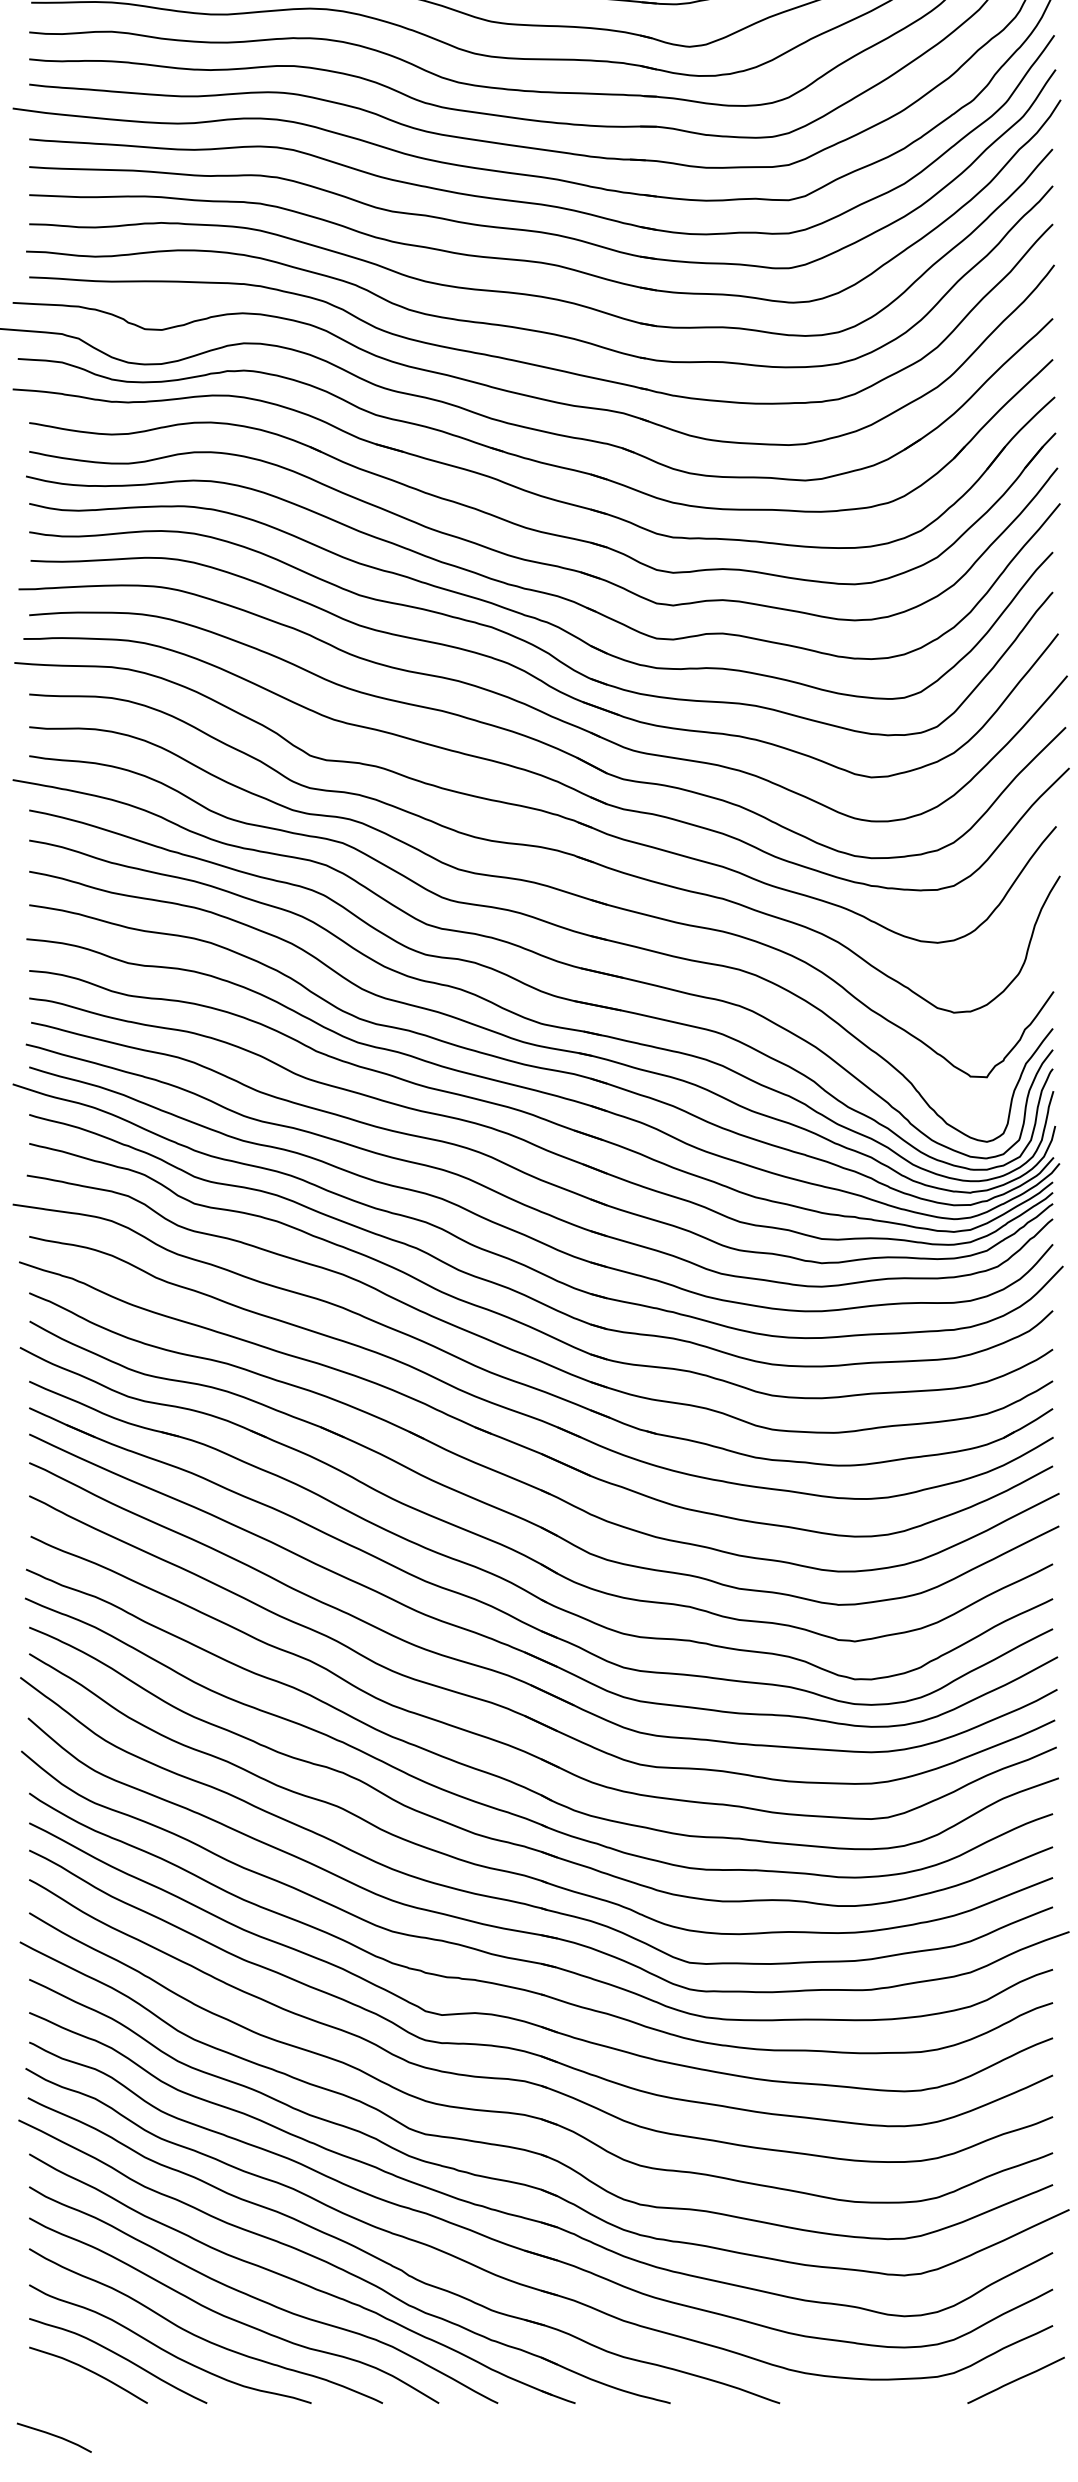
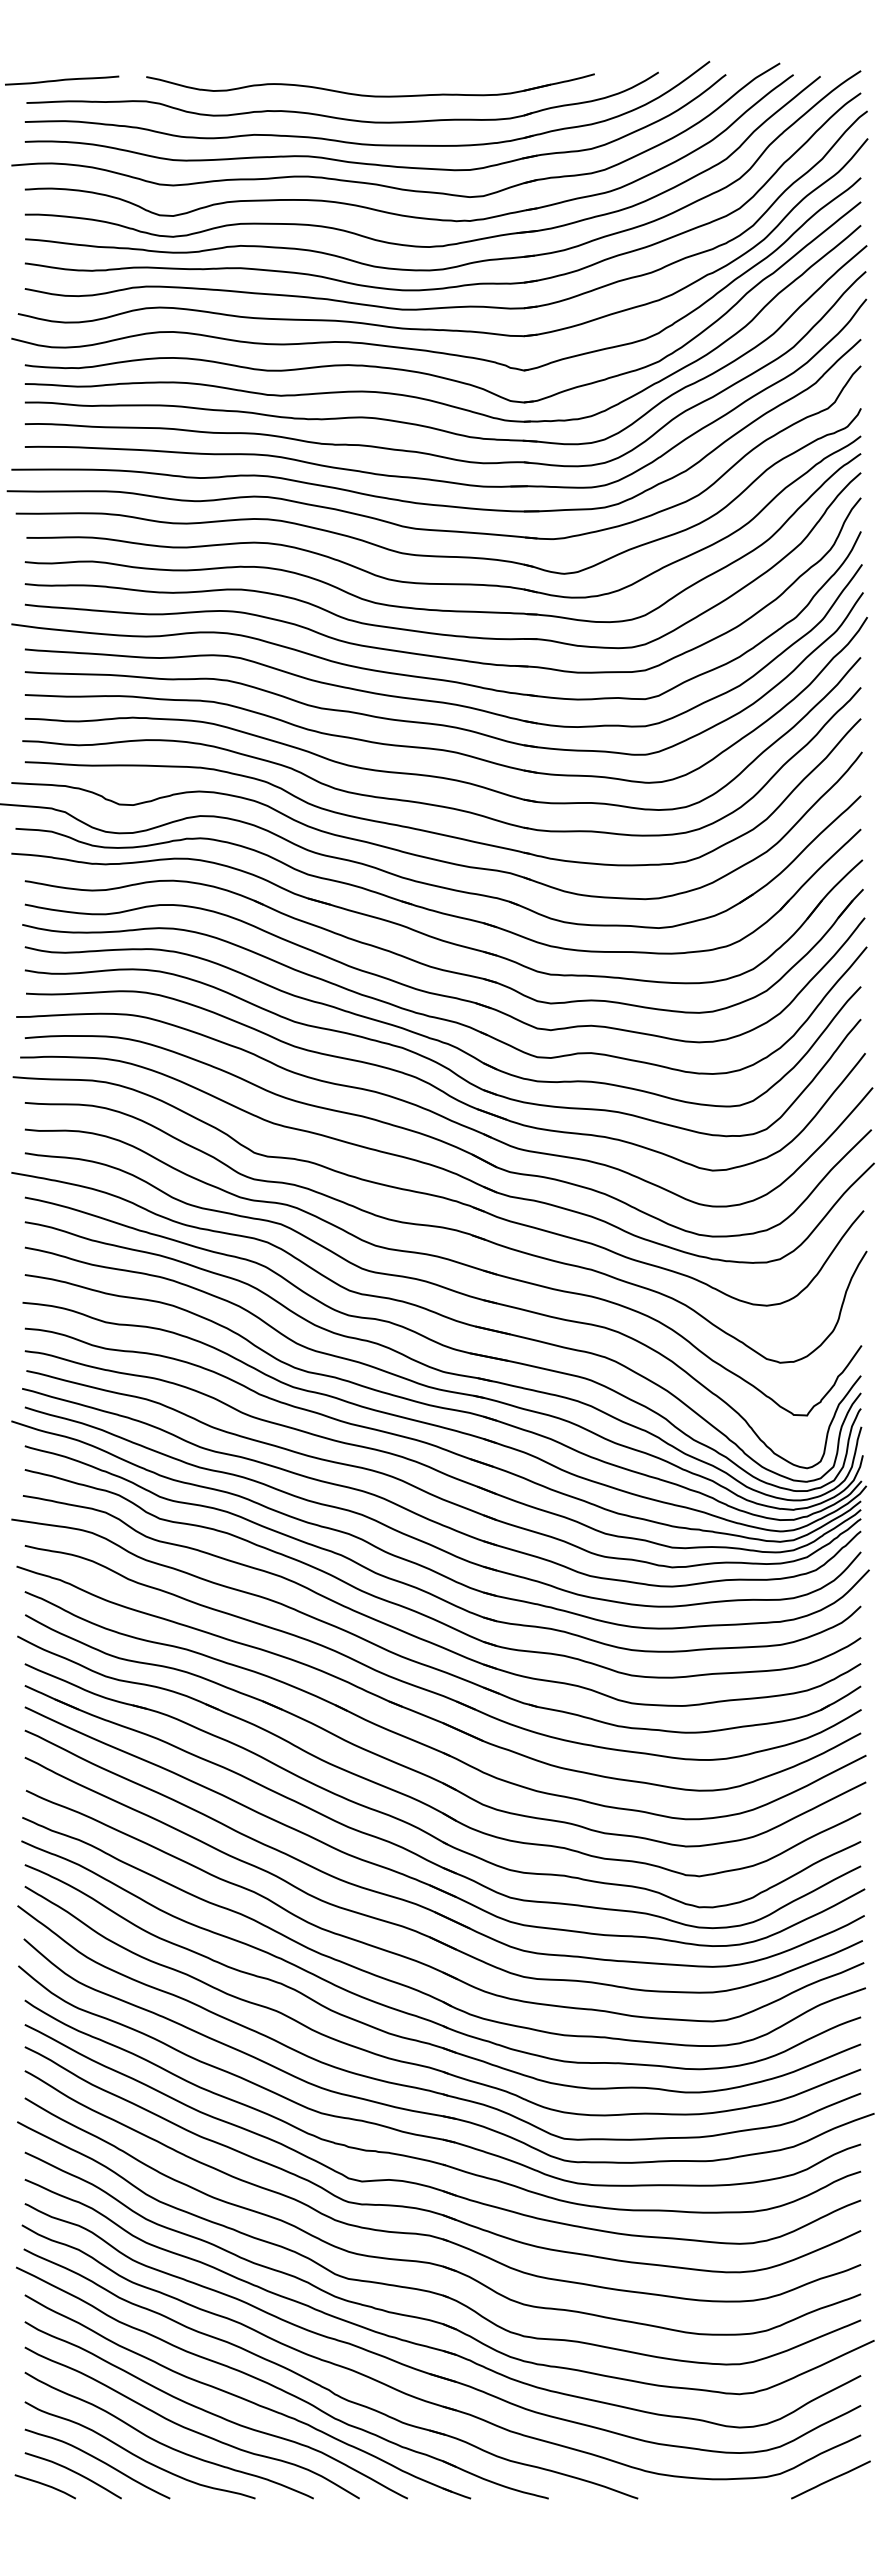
line: (53, 2436) -> (44, 2485), moved

